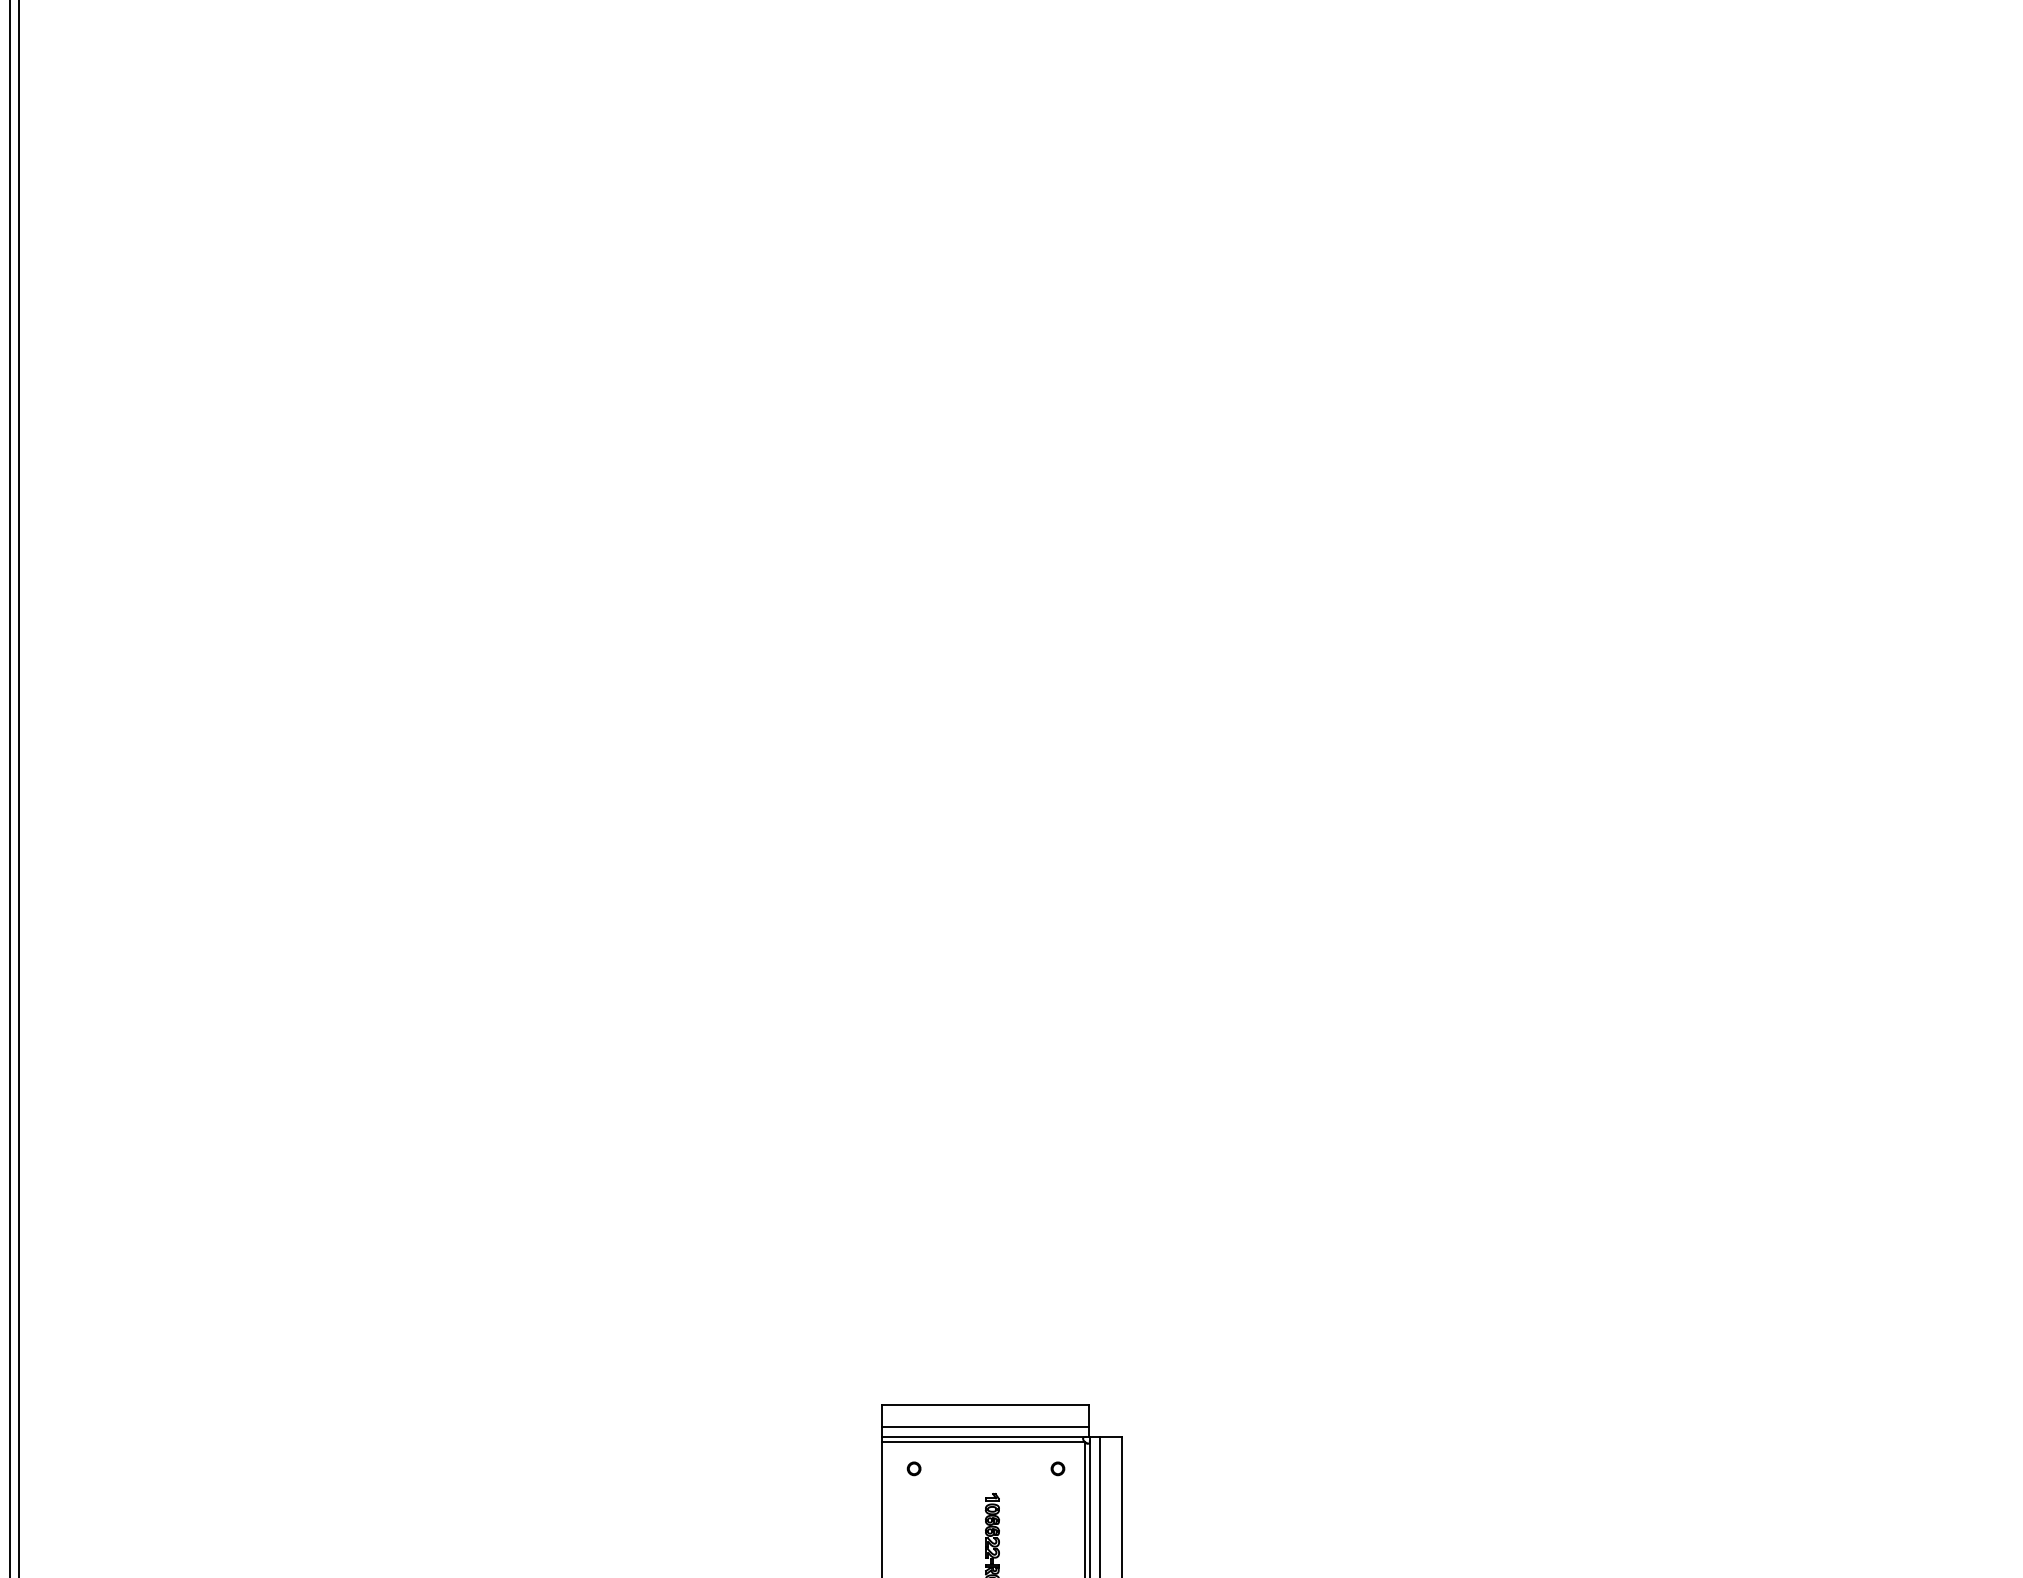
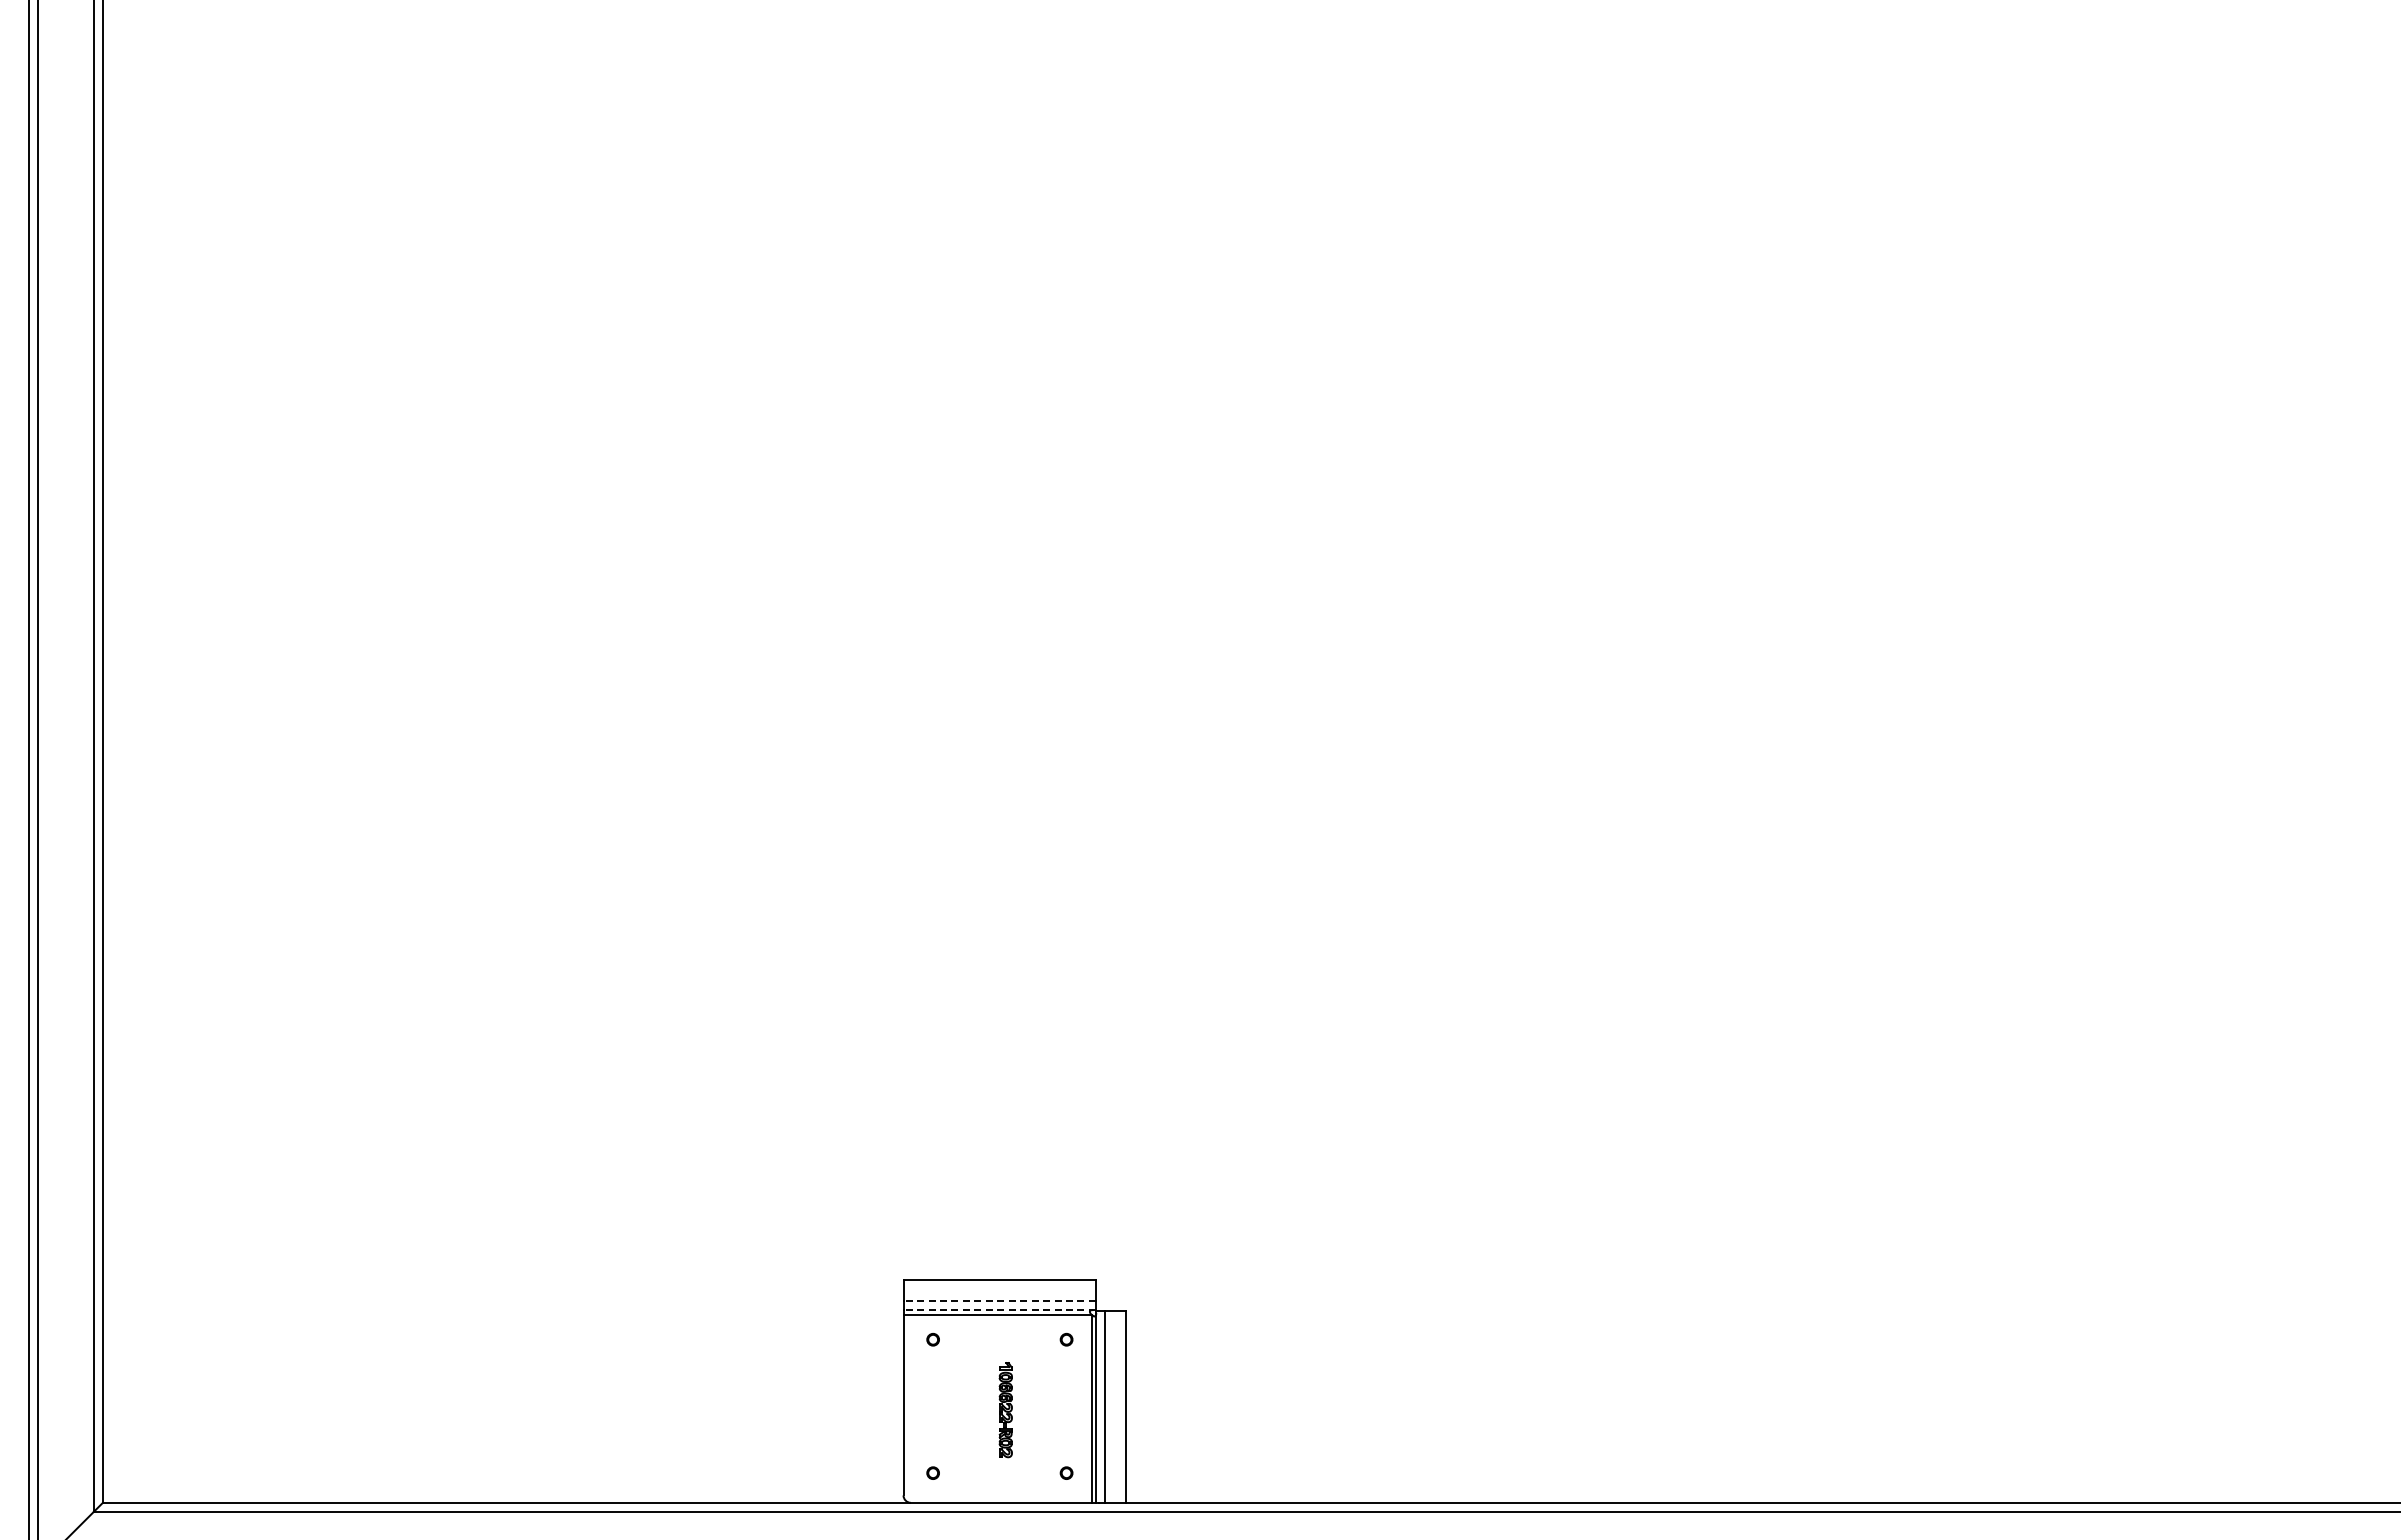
line: (985, 1427) -> (999, 1301), solid -> dashed
line: (985, 1437) -> (999, 1310), solid -> dashed

